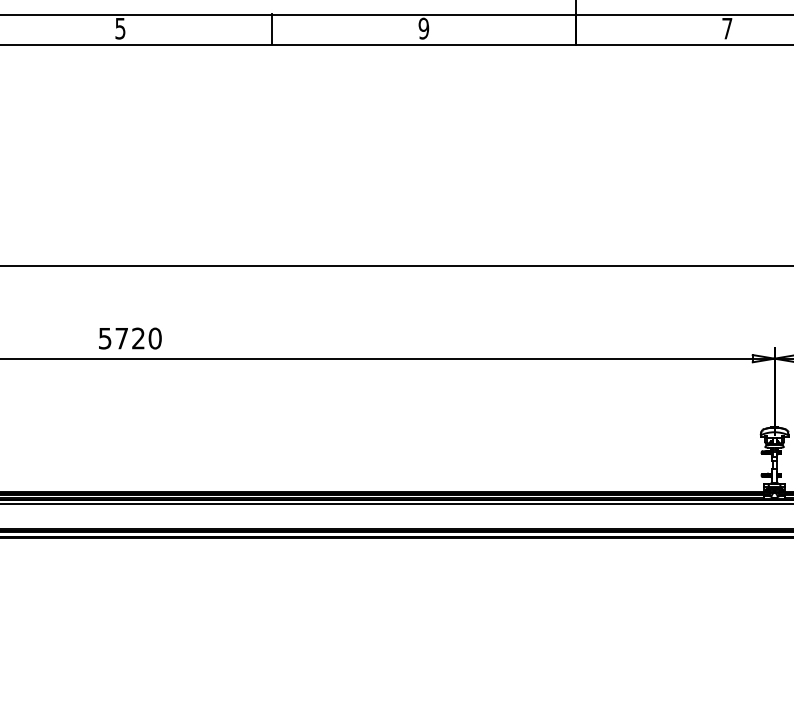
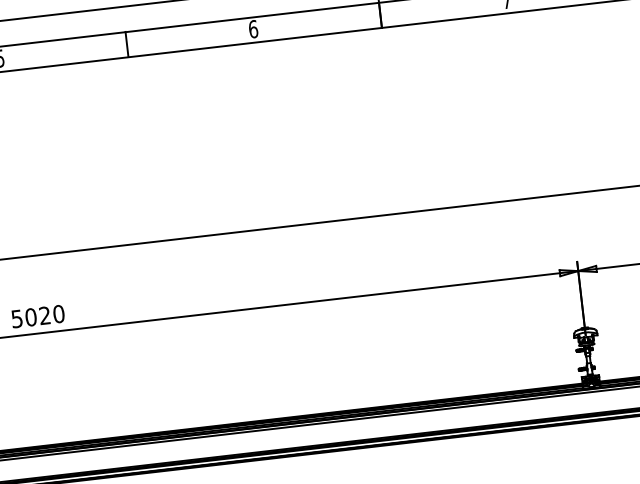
text: (423, 28) -> (253, 29), 9 -> 6
text: (121, 338) -> (30, 317), 5720 -> 5020

